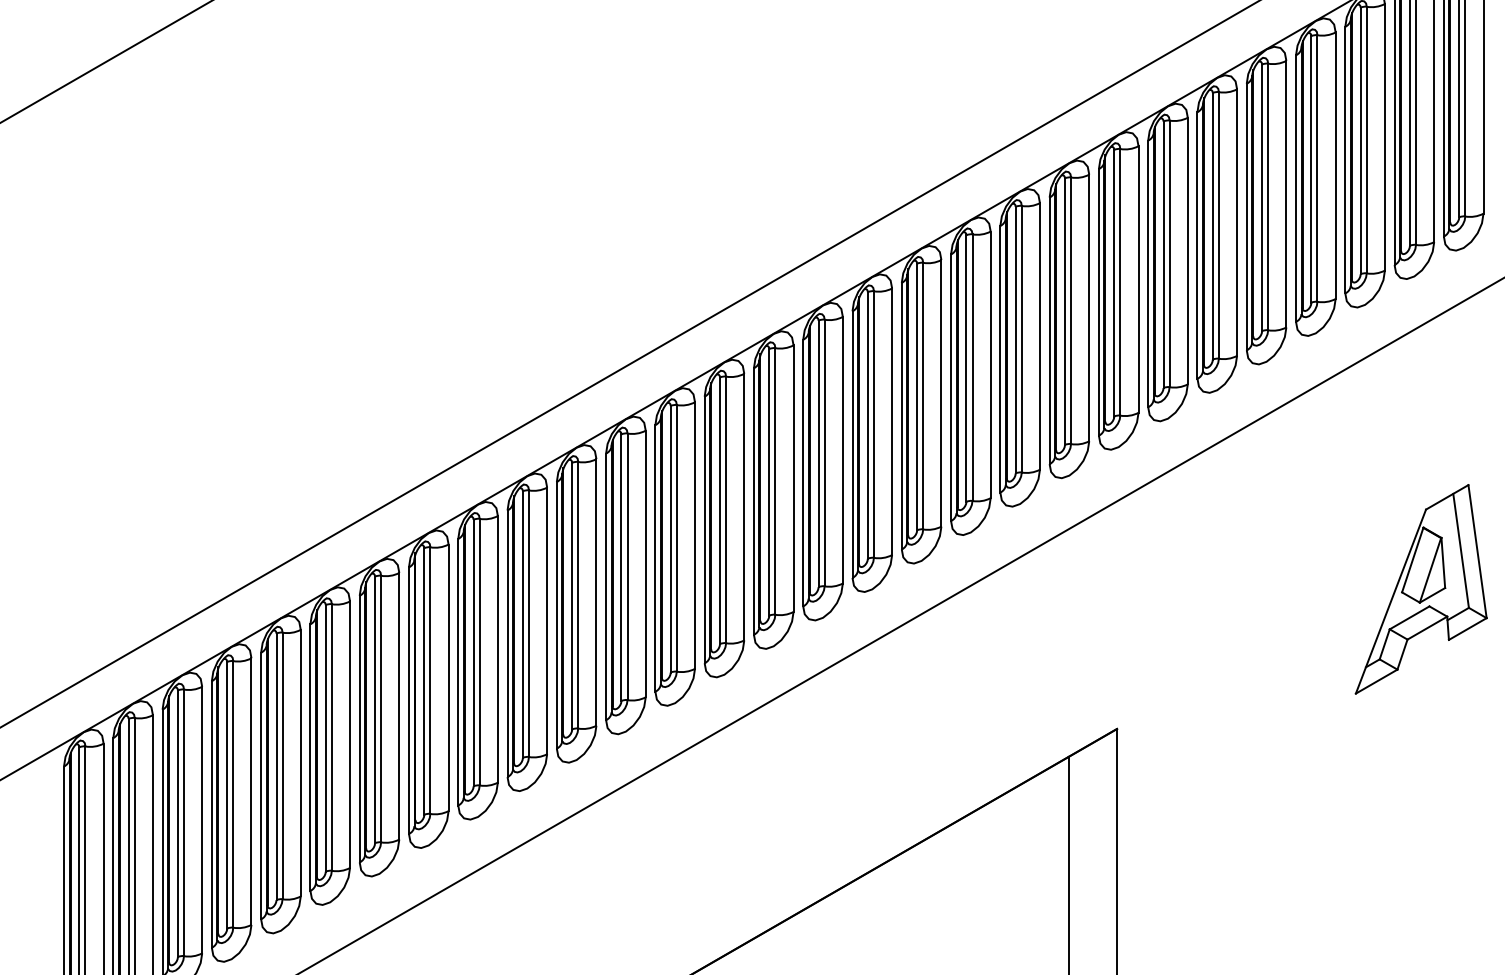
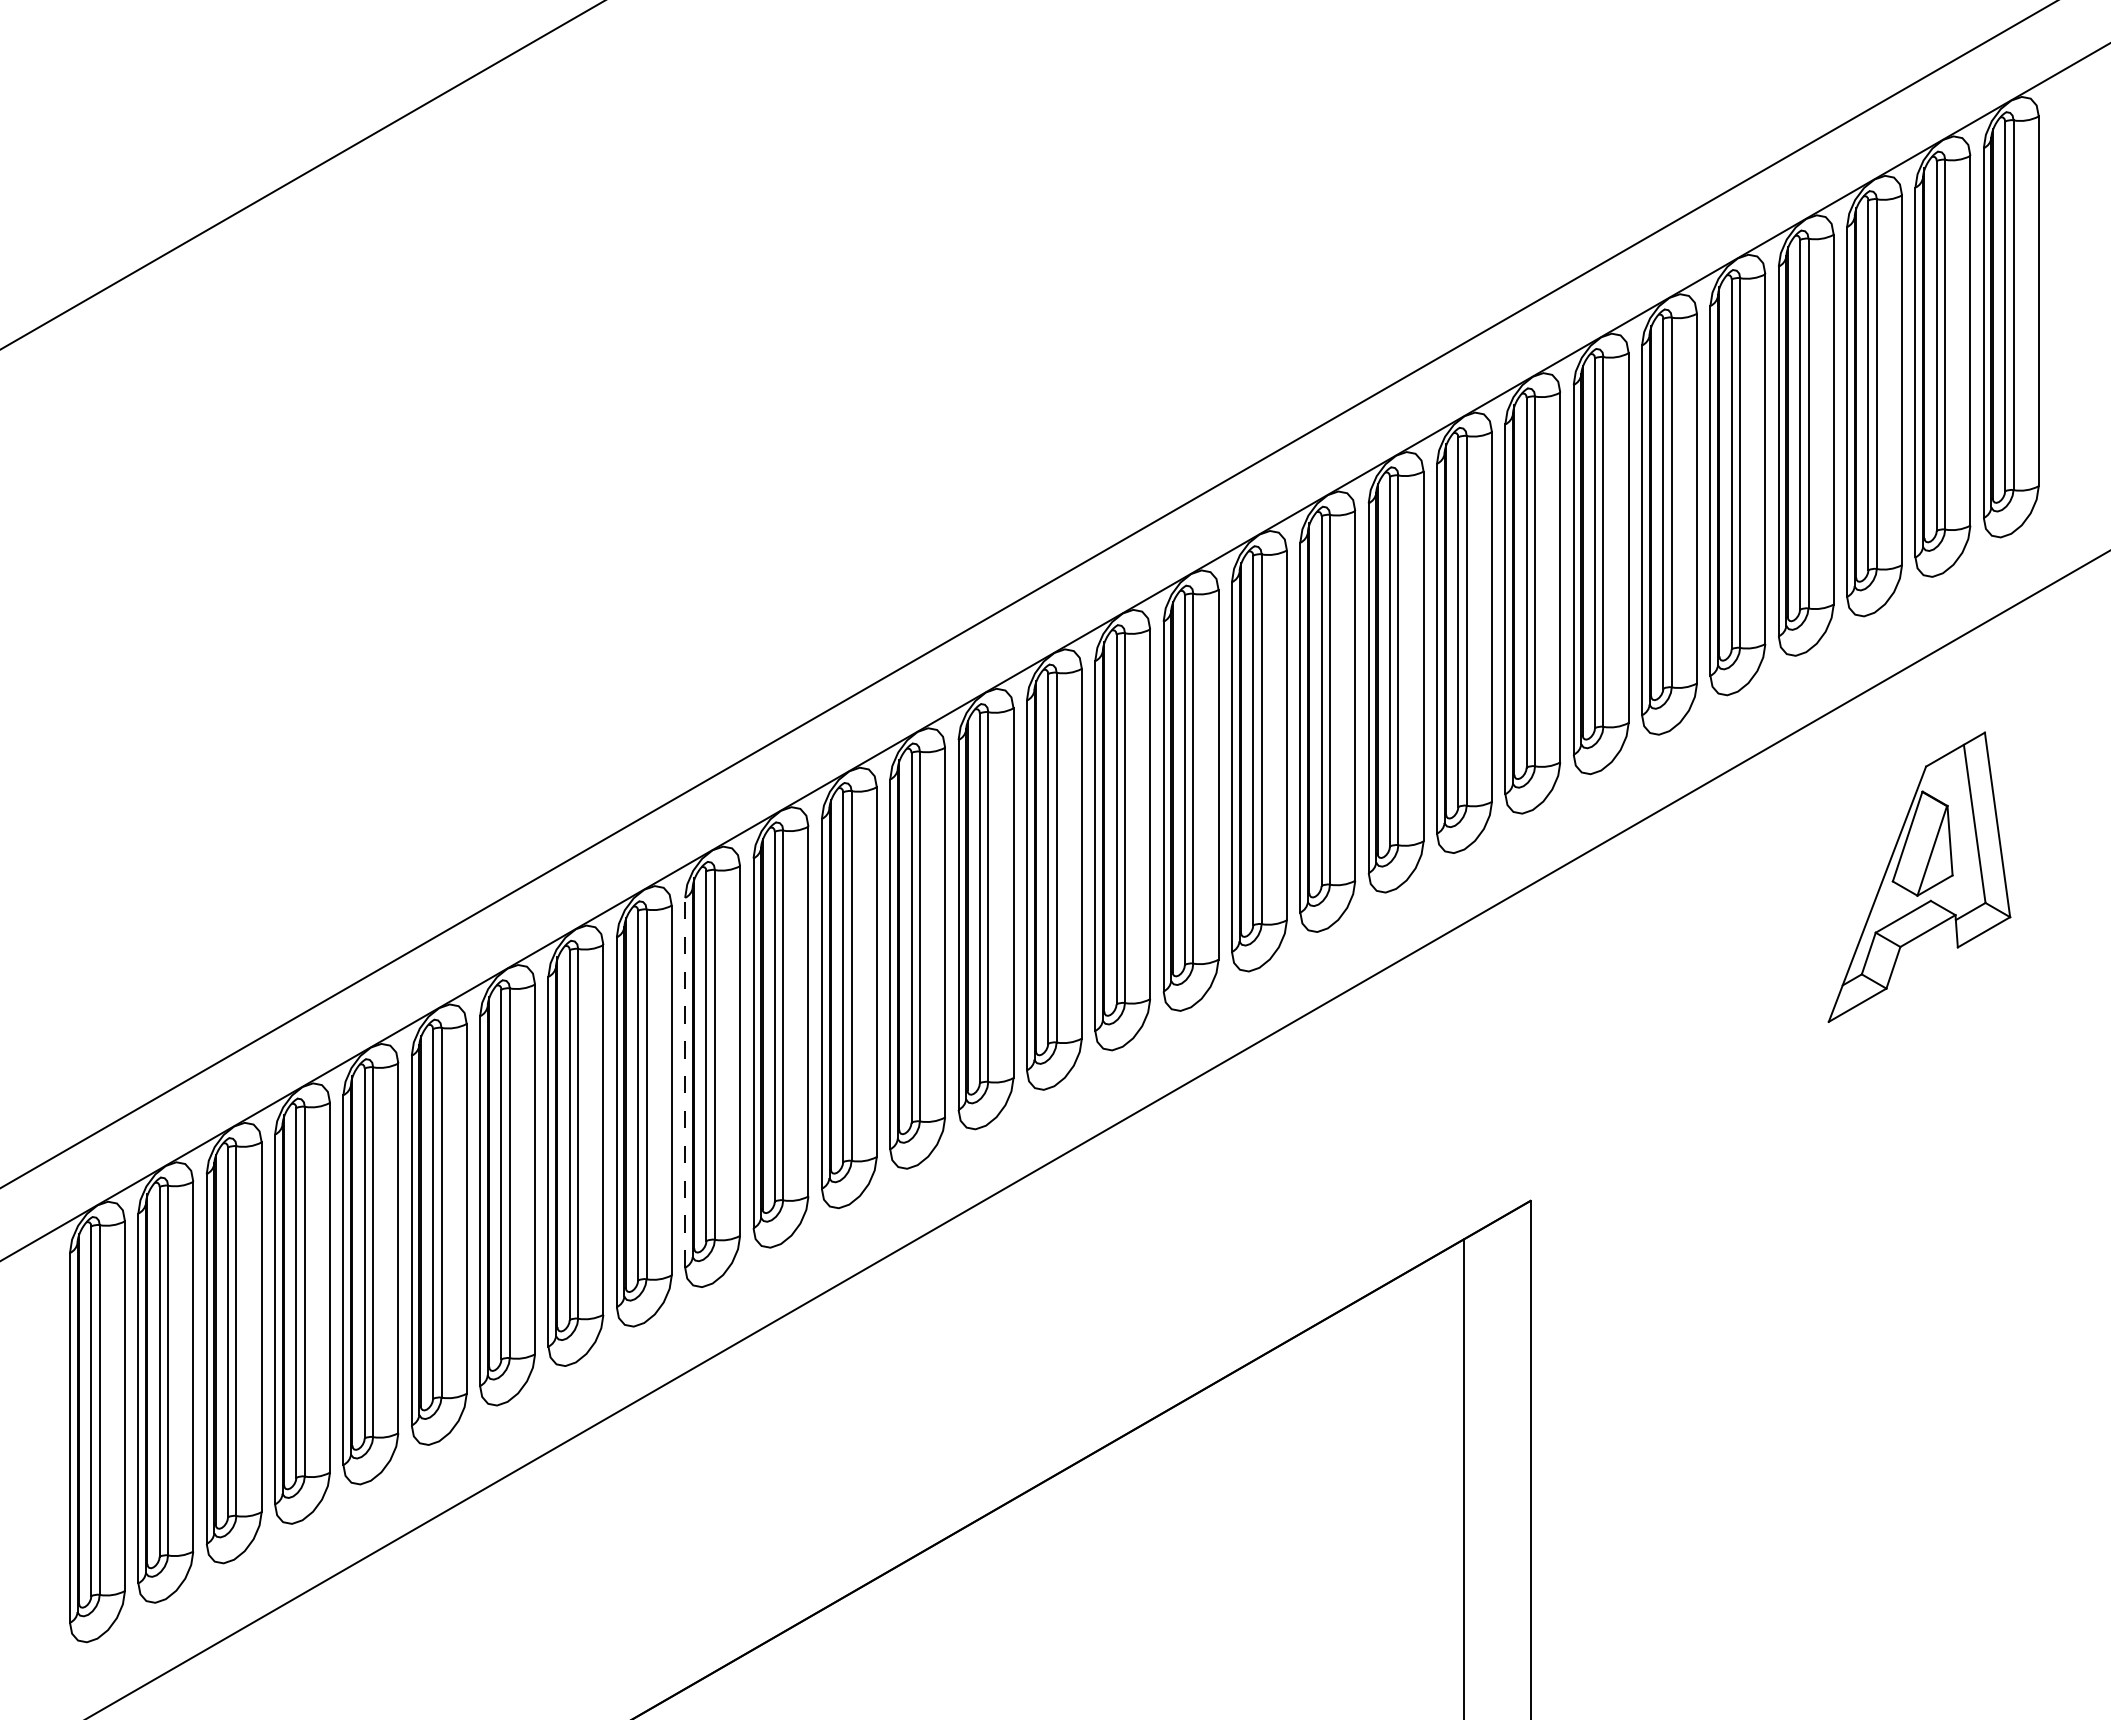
part: (1421, 588) -> (1919, 876), moved
line: (507, 643) -> (685, 1082), solid -> dashed

